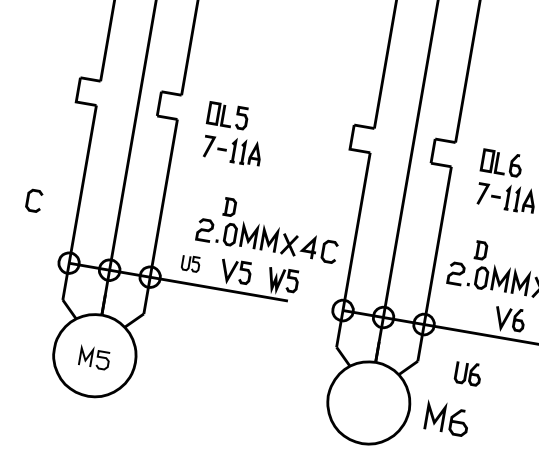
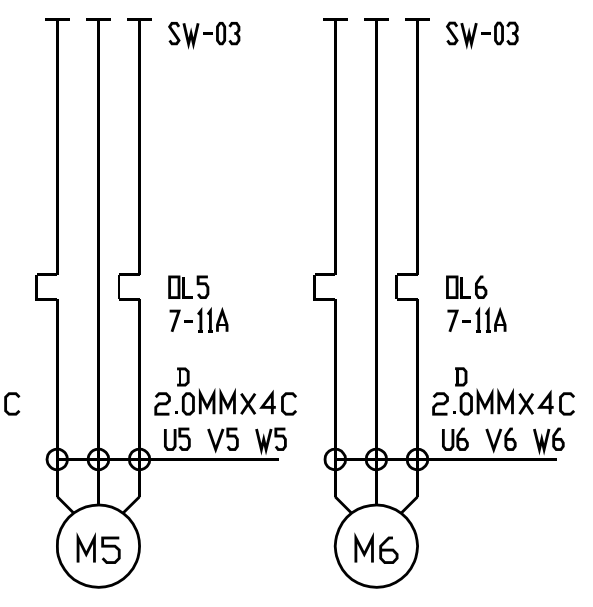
part: (269, 228) -> (225, 391), moved
part: (191, 263) -> (177, 438), size x1.43
part: (94, 356) -> (98, 547), size x1.43
part: (468, 372) -> (455, 438), moved
part: (447, 417) -> (376, 547), moved

